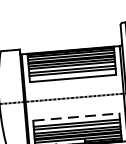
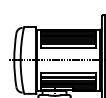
line: (77, 116) -> (69, 72), dashed -> solid

